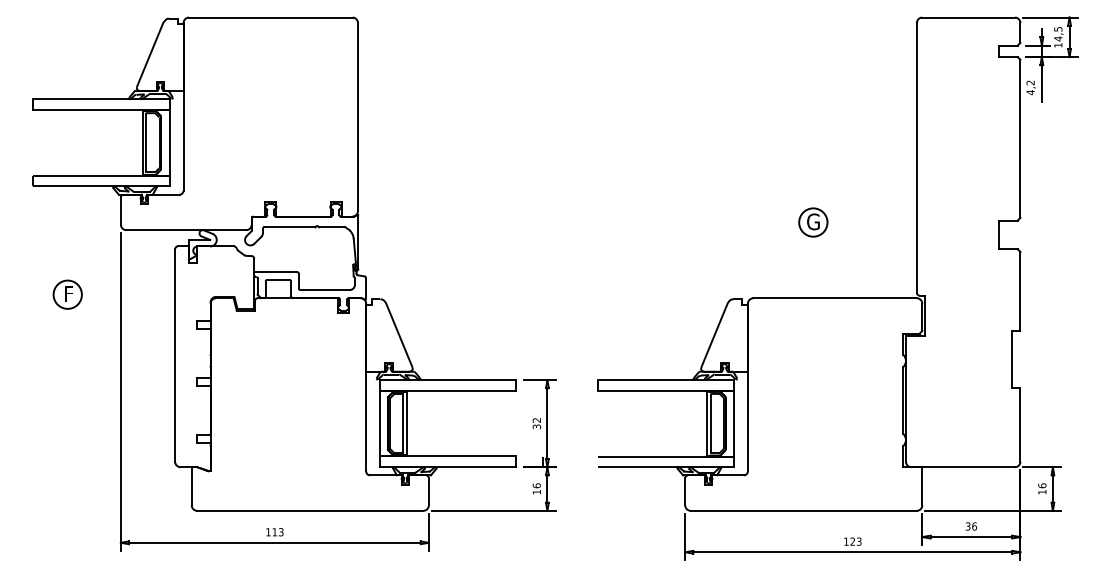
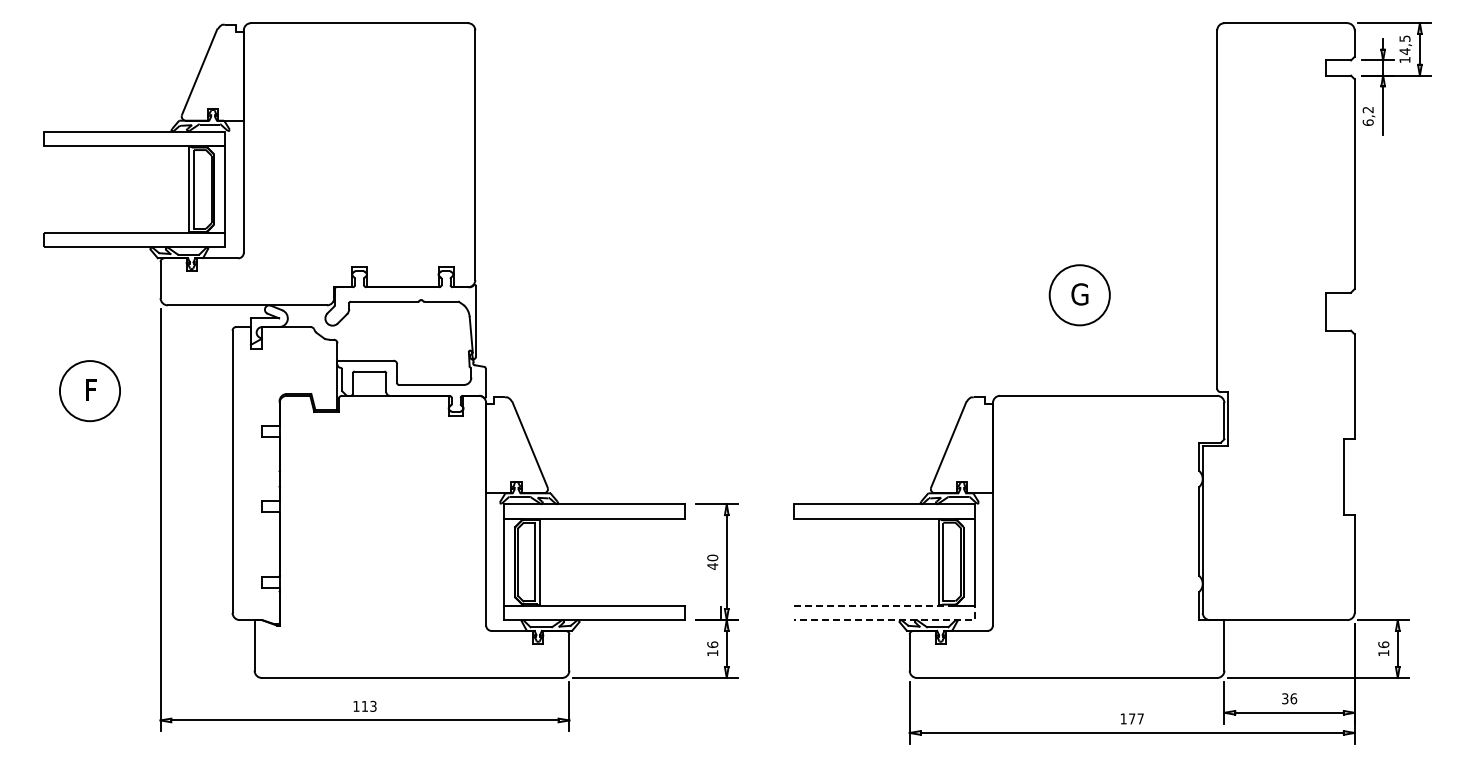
text: (1030, 92) -> (1367, 122), 4,2 -> 6,2
circle: (813, 222) -> (1079, 295), size x1.6
circle: (67, 294) -> (89, 390), size x1.6
text: (536, 423) -> (712, 561), 32 -> 40
line: (734, 462) -> (974, 613), solid -> dashed
text: (856, 541) -> (1136, 718), 123 -> 177

